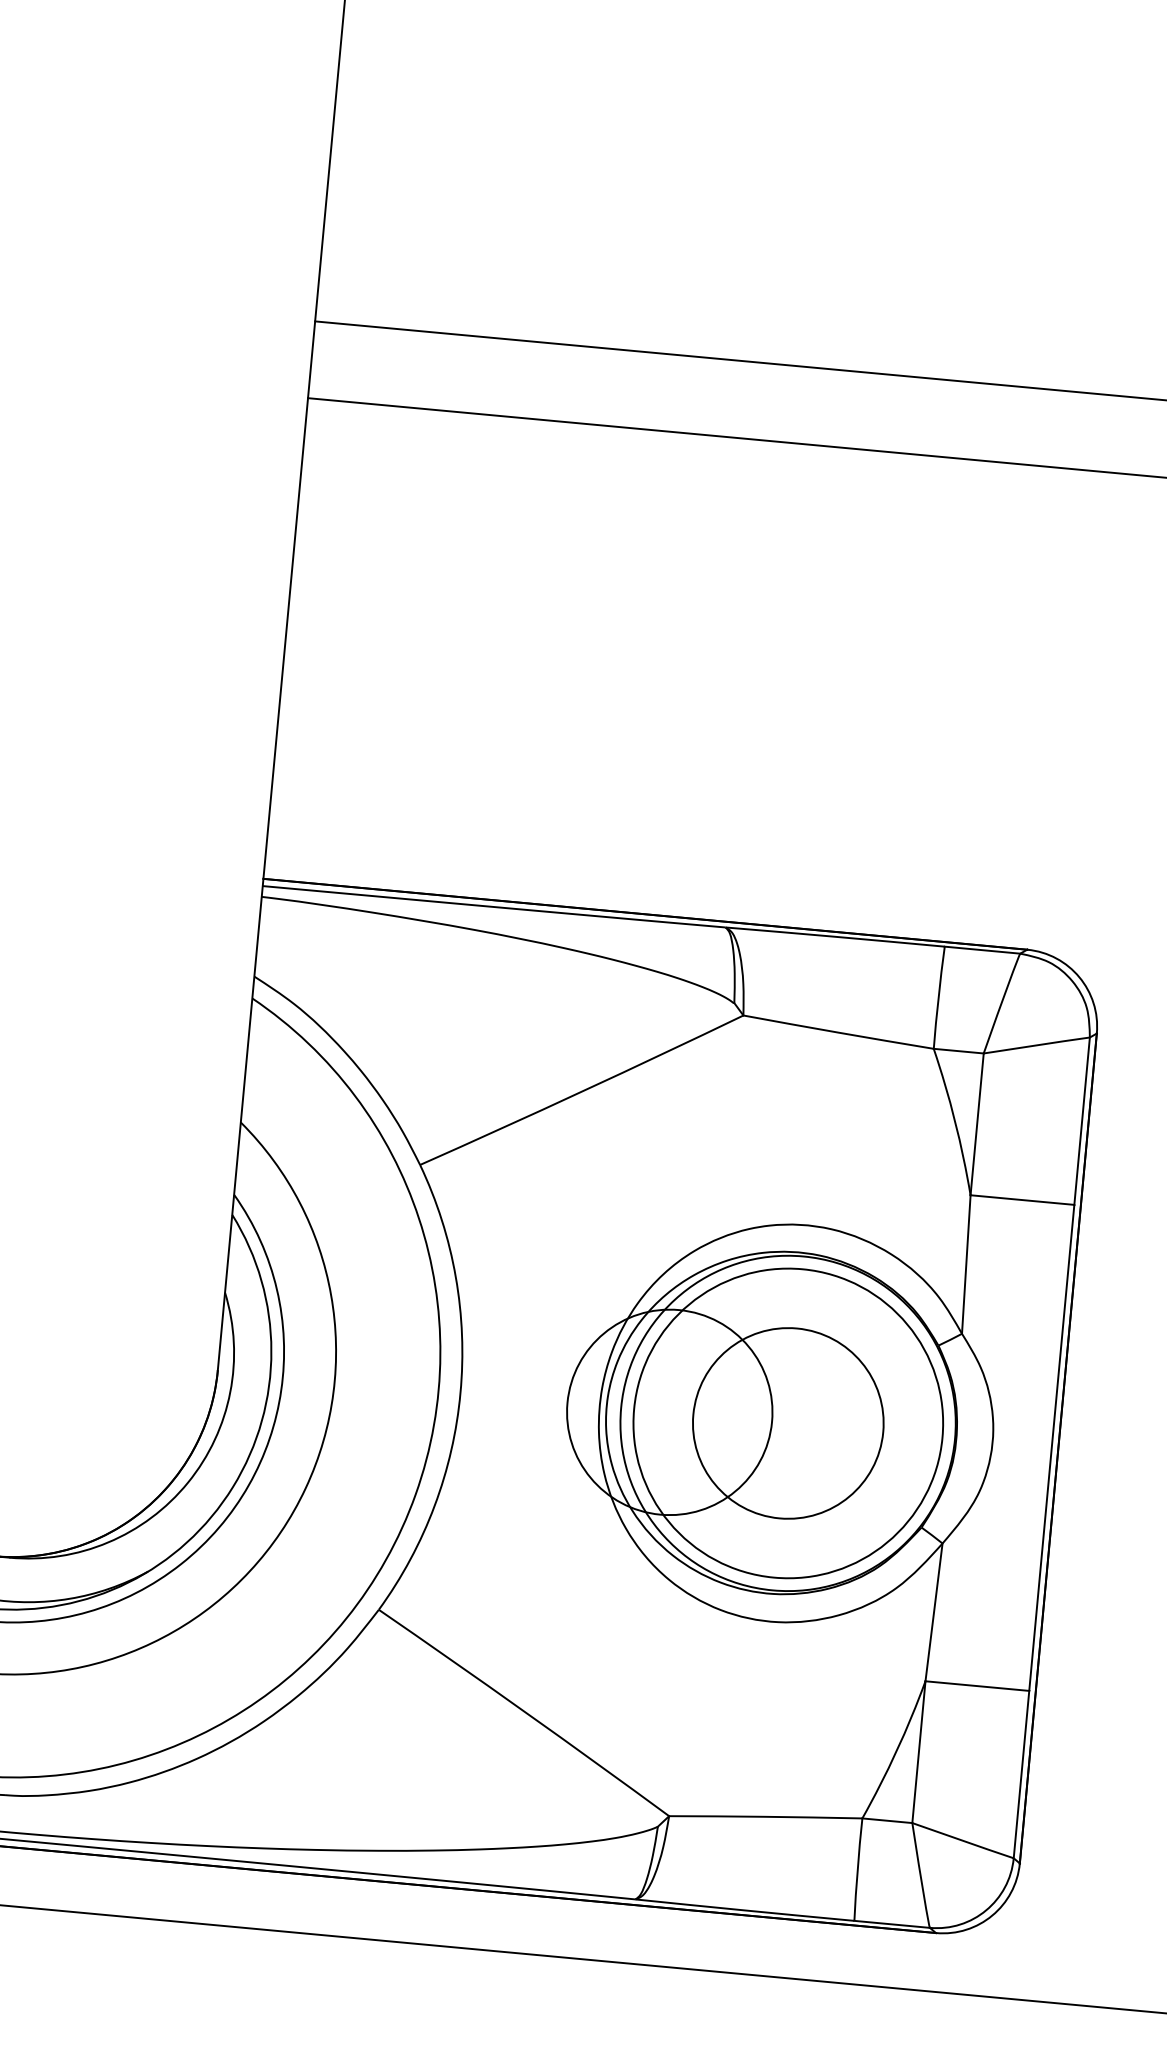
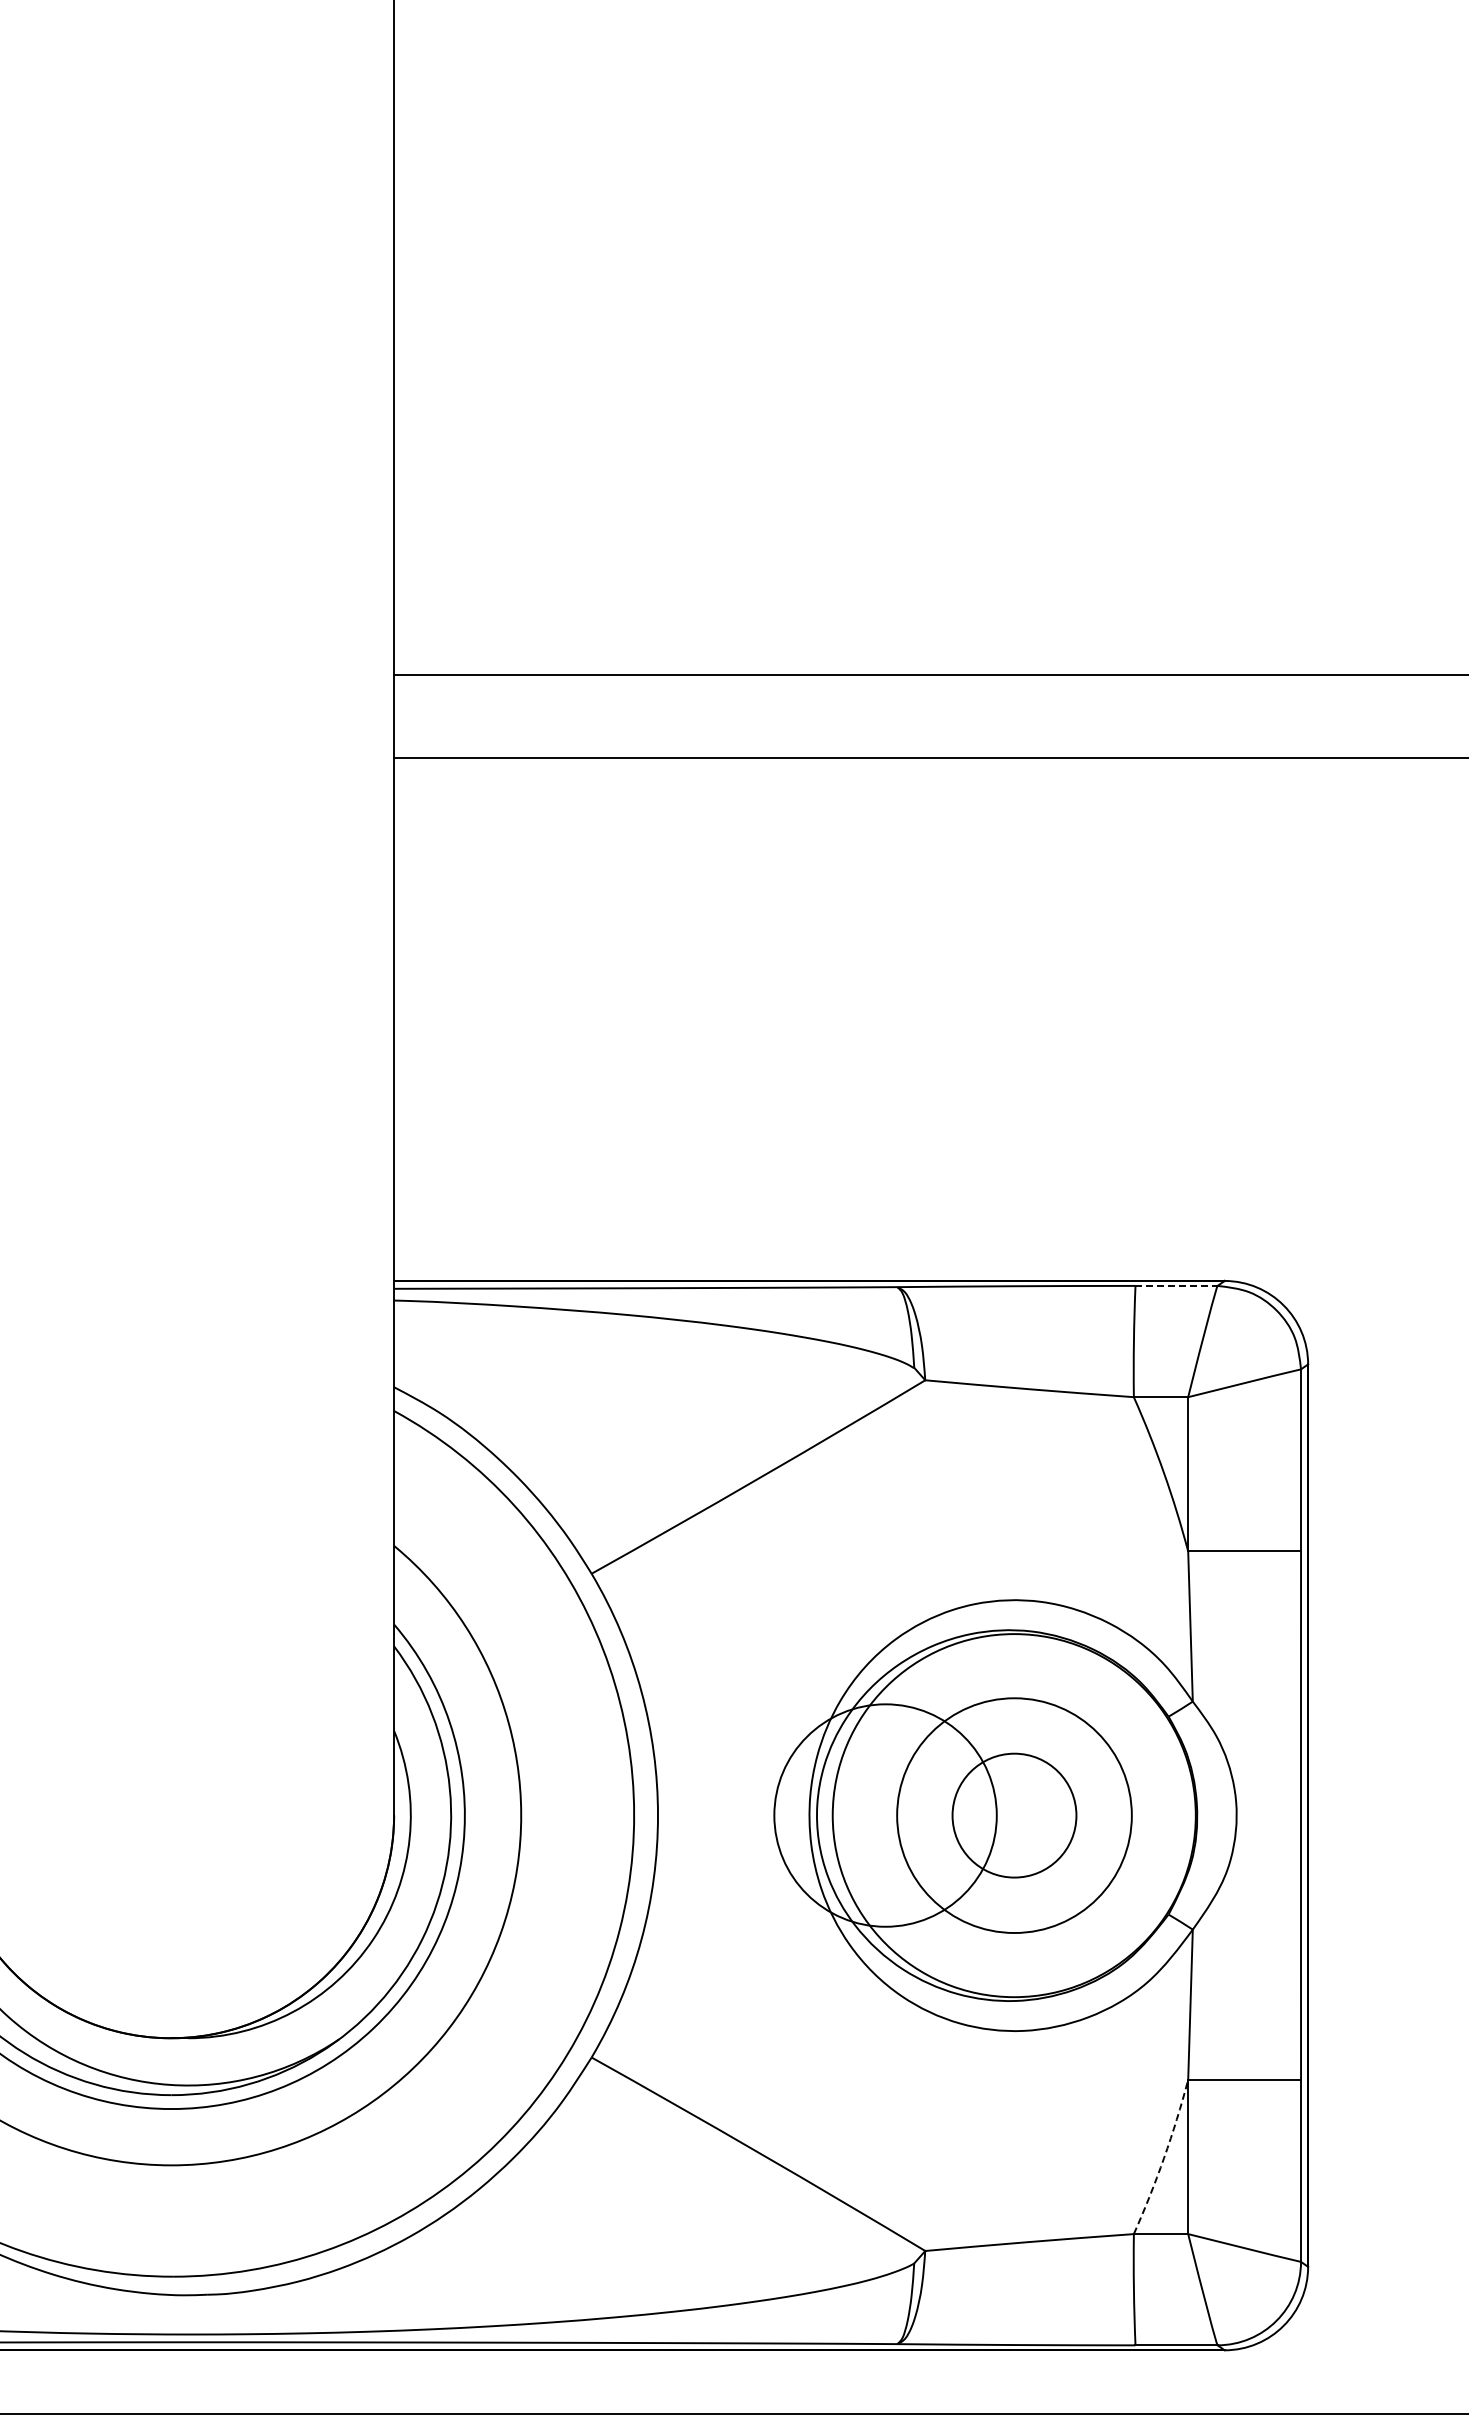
line: (983, 949) -> (1177, 1285), solid -> dashed
circle: (788, 1423) -> (1014, 1815), size x0.6
circle: (788, 1423) -> (1014, 1815), size x0.7
arc: (897, 1751) -> (1164, 2158), solid -> dashed

